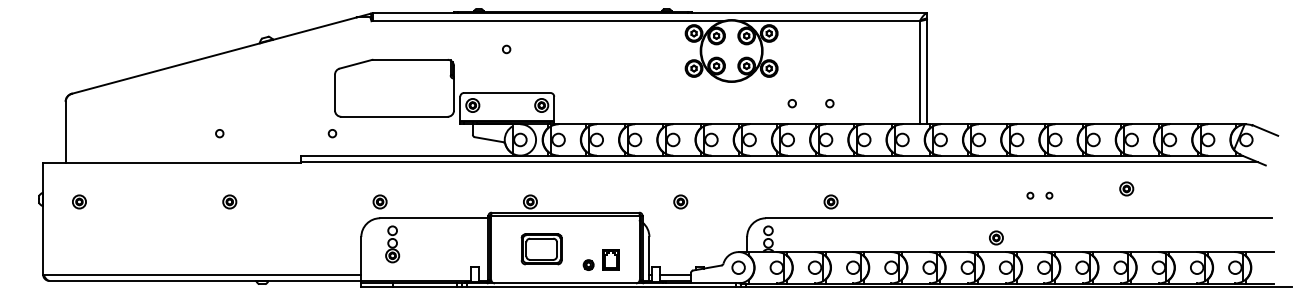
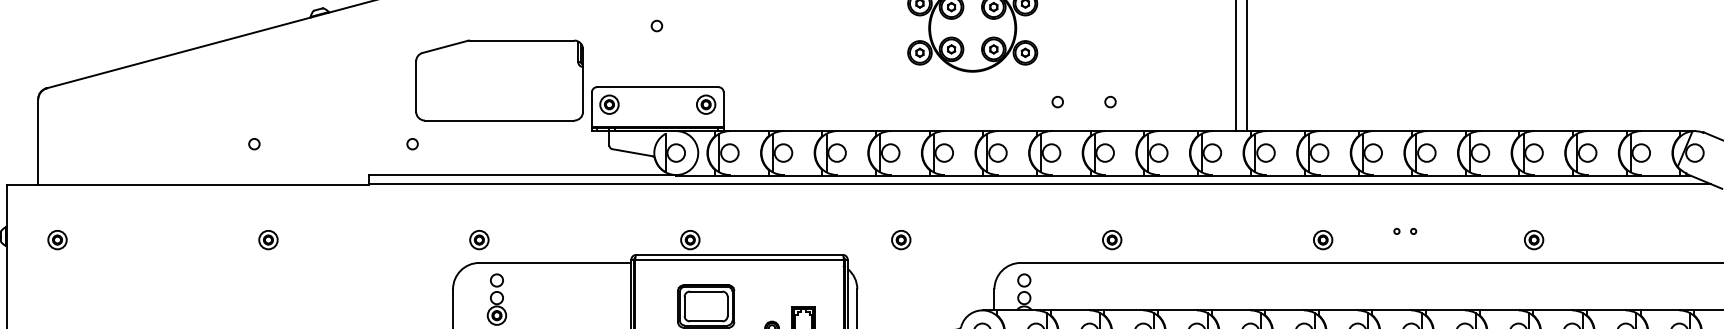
part: (1126, 188) -> (1533, 239), moved
part: (1039, 195) -> (1404, 230), size x0.62
part: (996, 237) -> (1323, 239), moved

